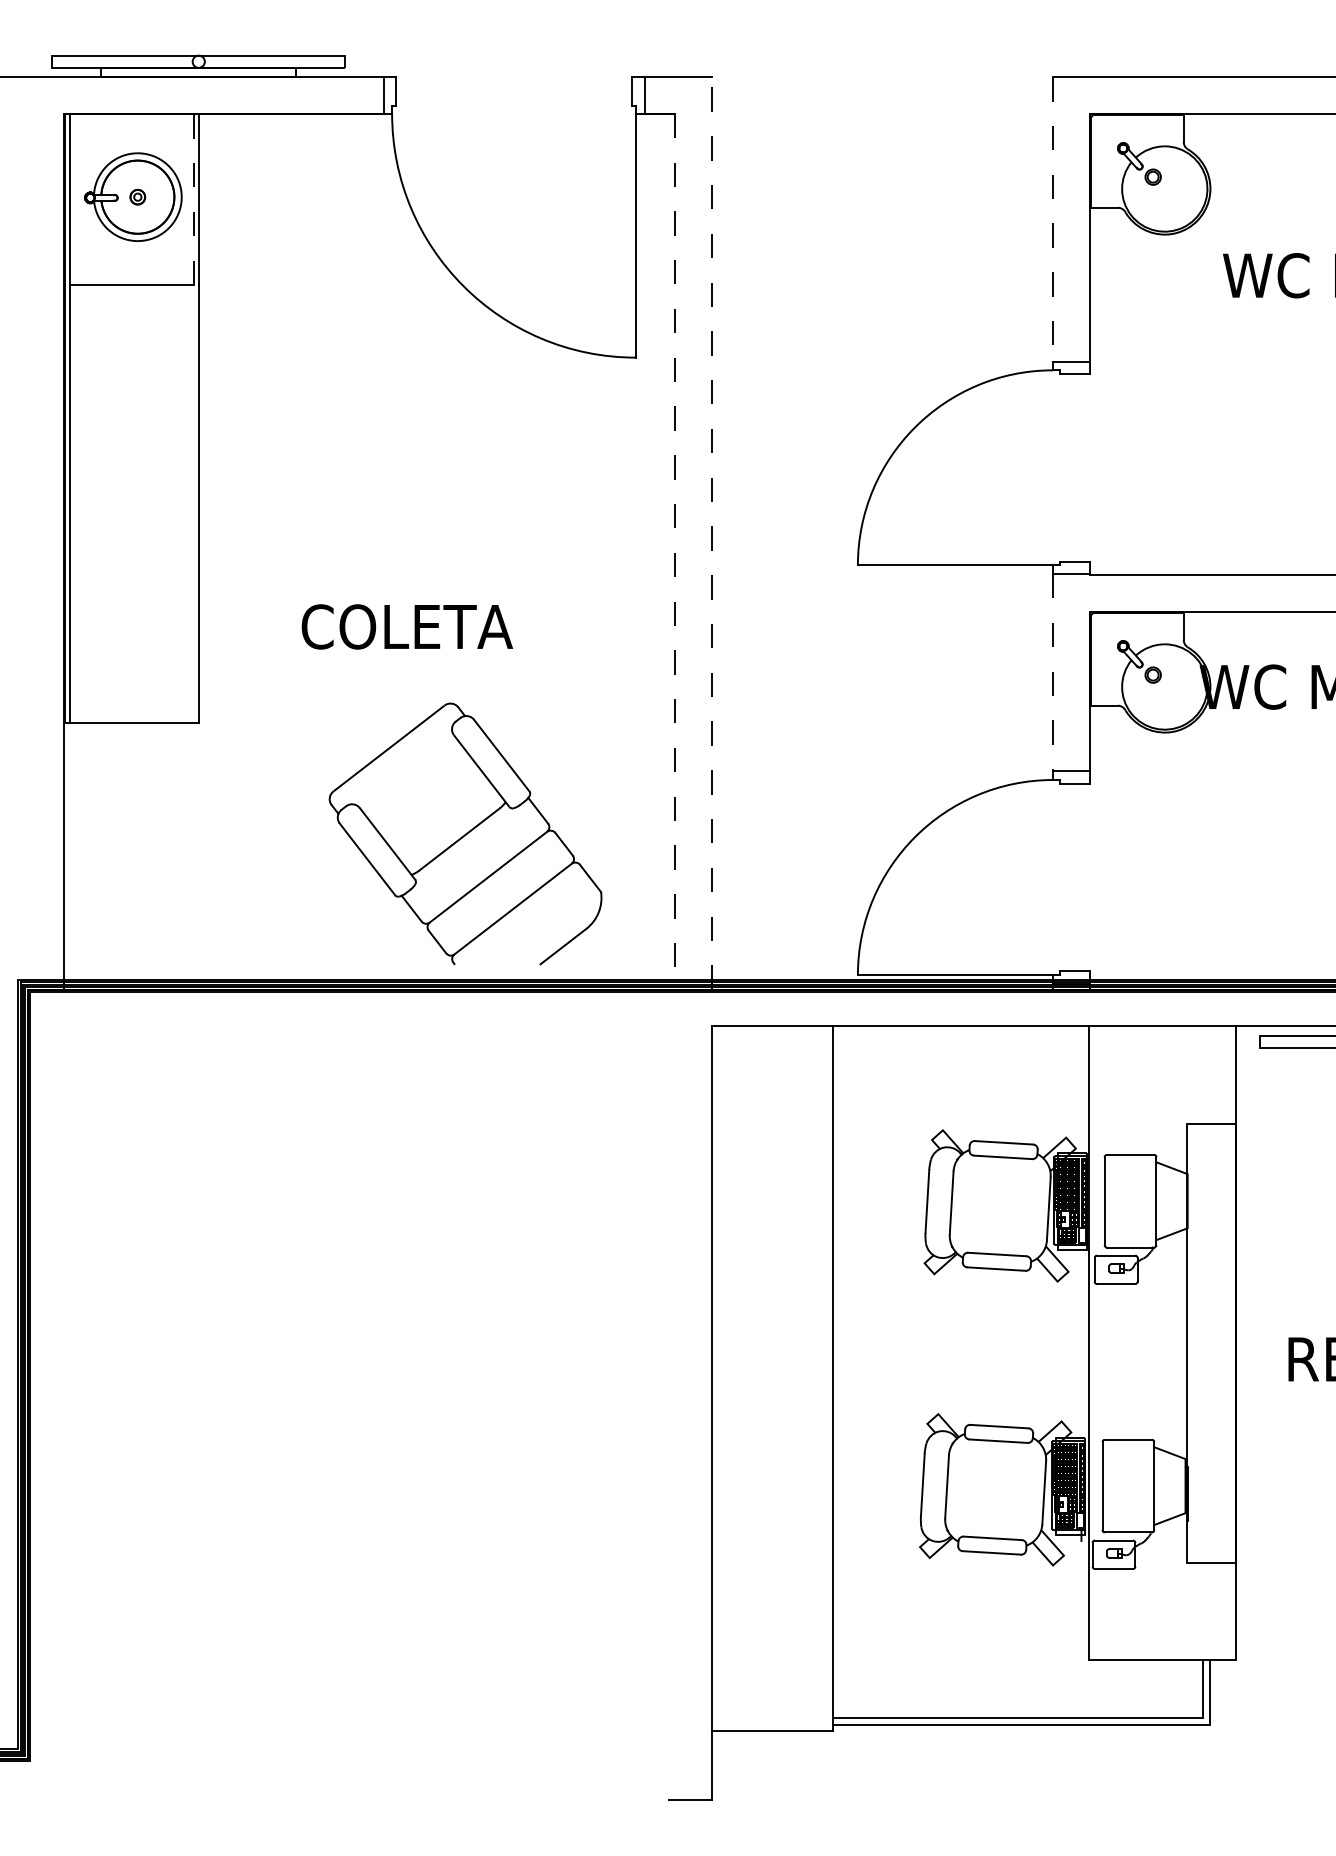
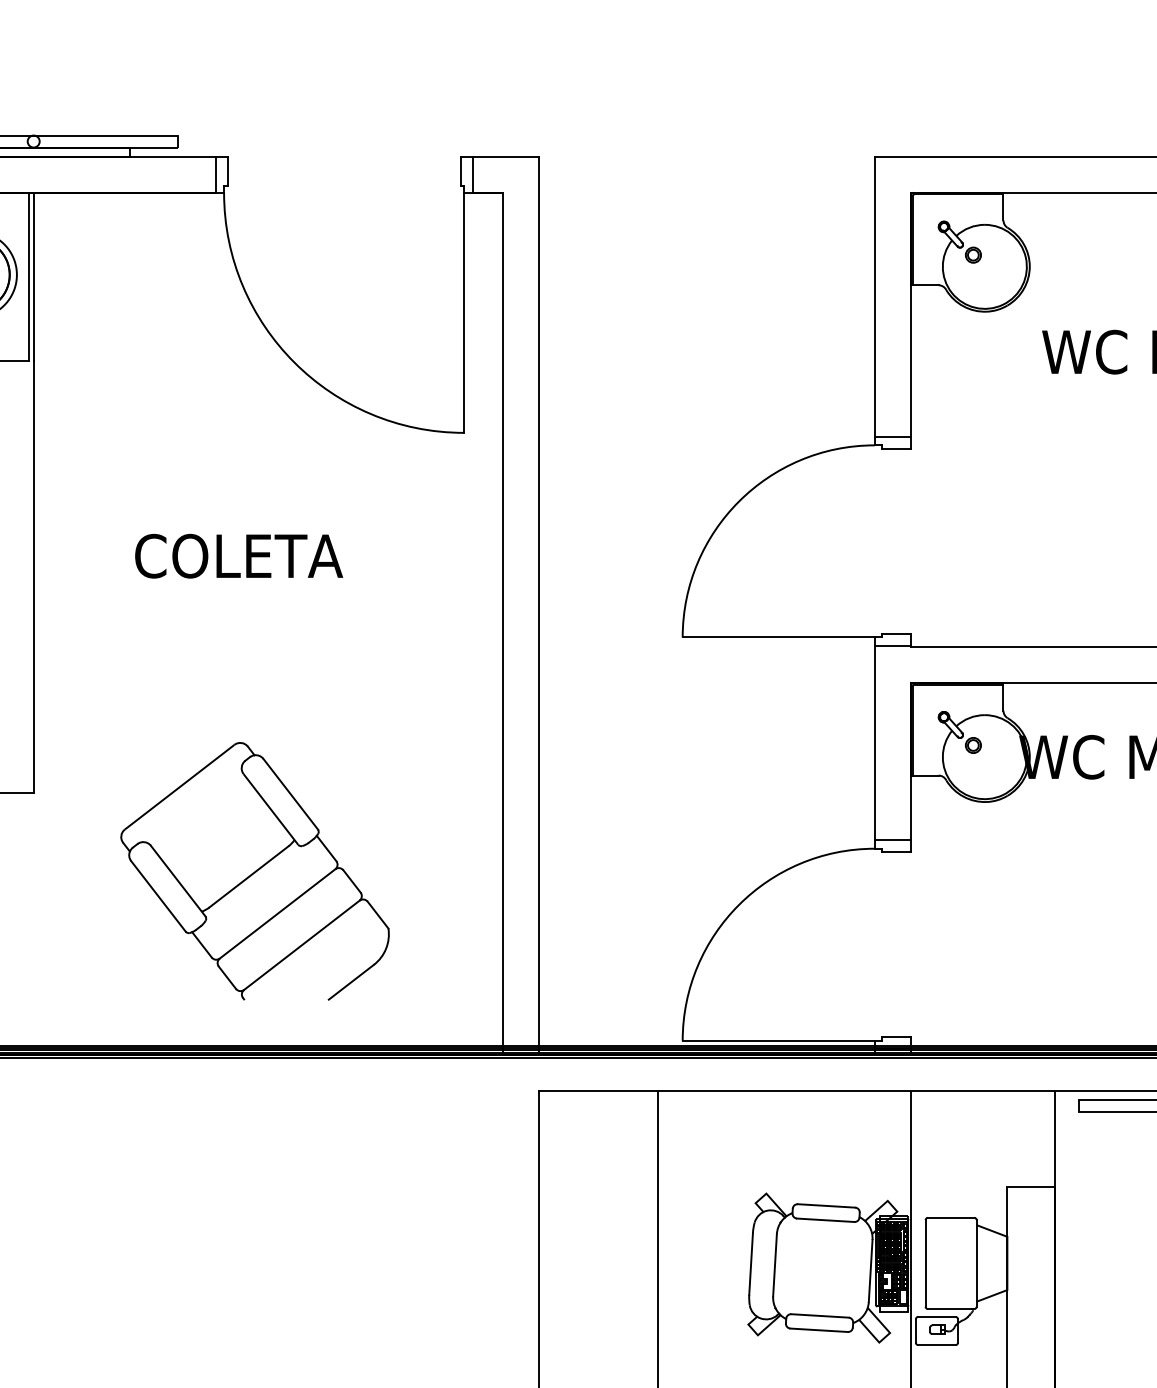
line: (193, 199) -> (28, 277), dashed -> solid
line: (1052, 219) -> (874, 296), dashed -> solid
line: (711, 532) -> (538, 605), dashed -> solid
line: (675, 551) -> (503, 623), dashed -> solid
text: (406, 626) -> (238, 555), moved
line: (1052, 672) -> (874, 742), dashed -> solid
part: (465, 833) -> (254, 870), moved

